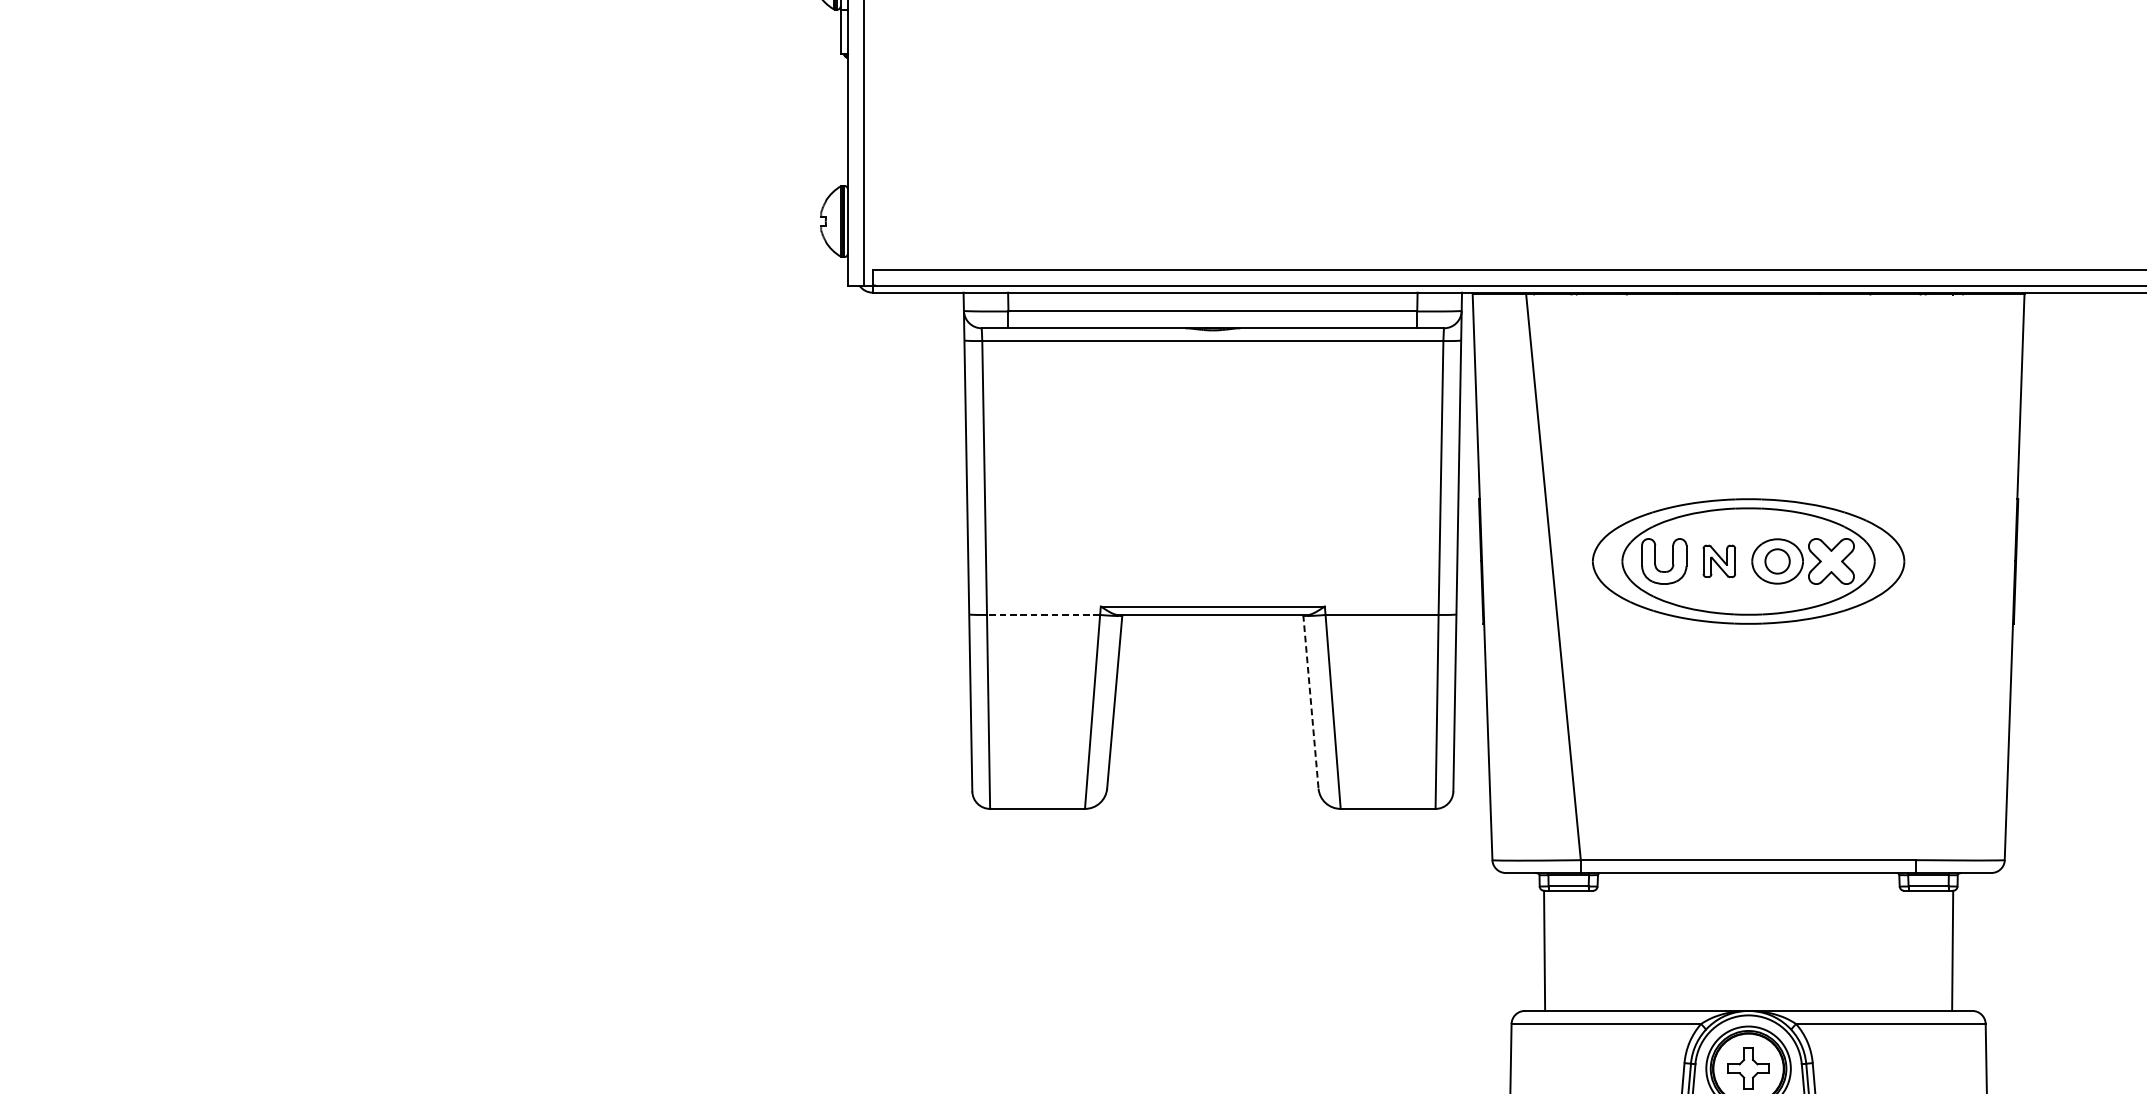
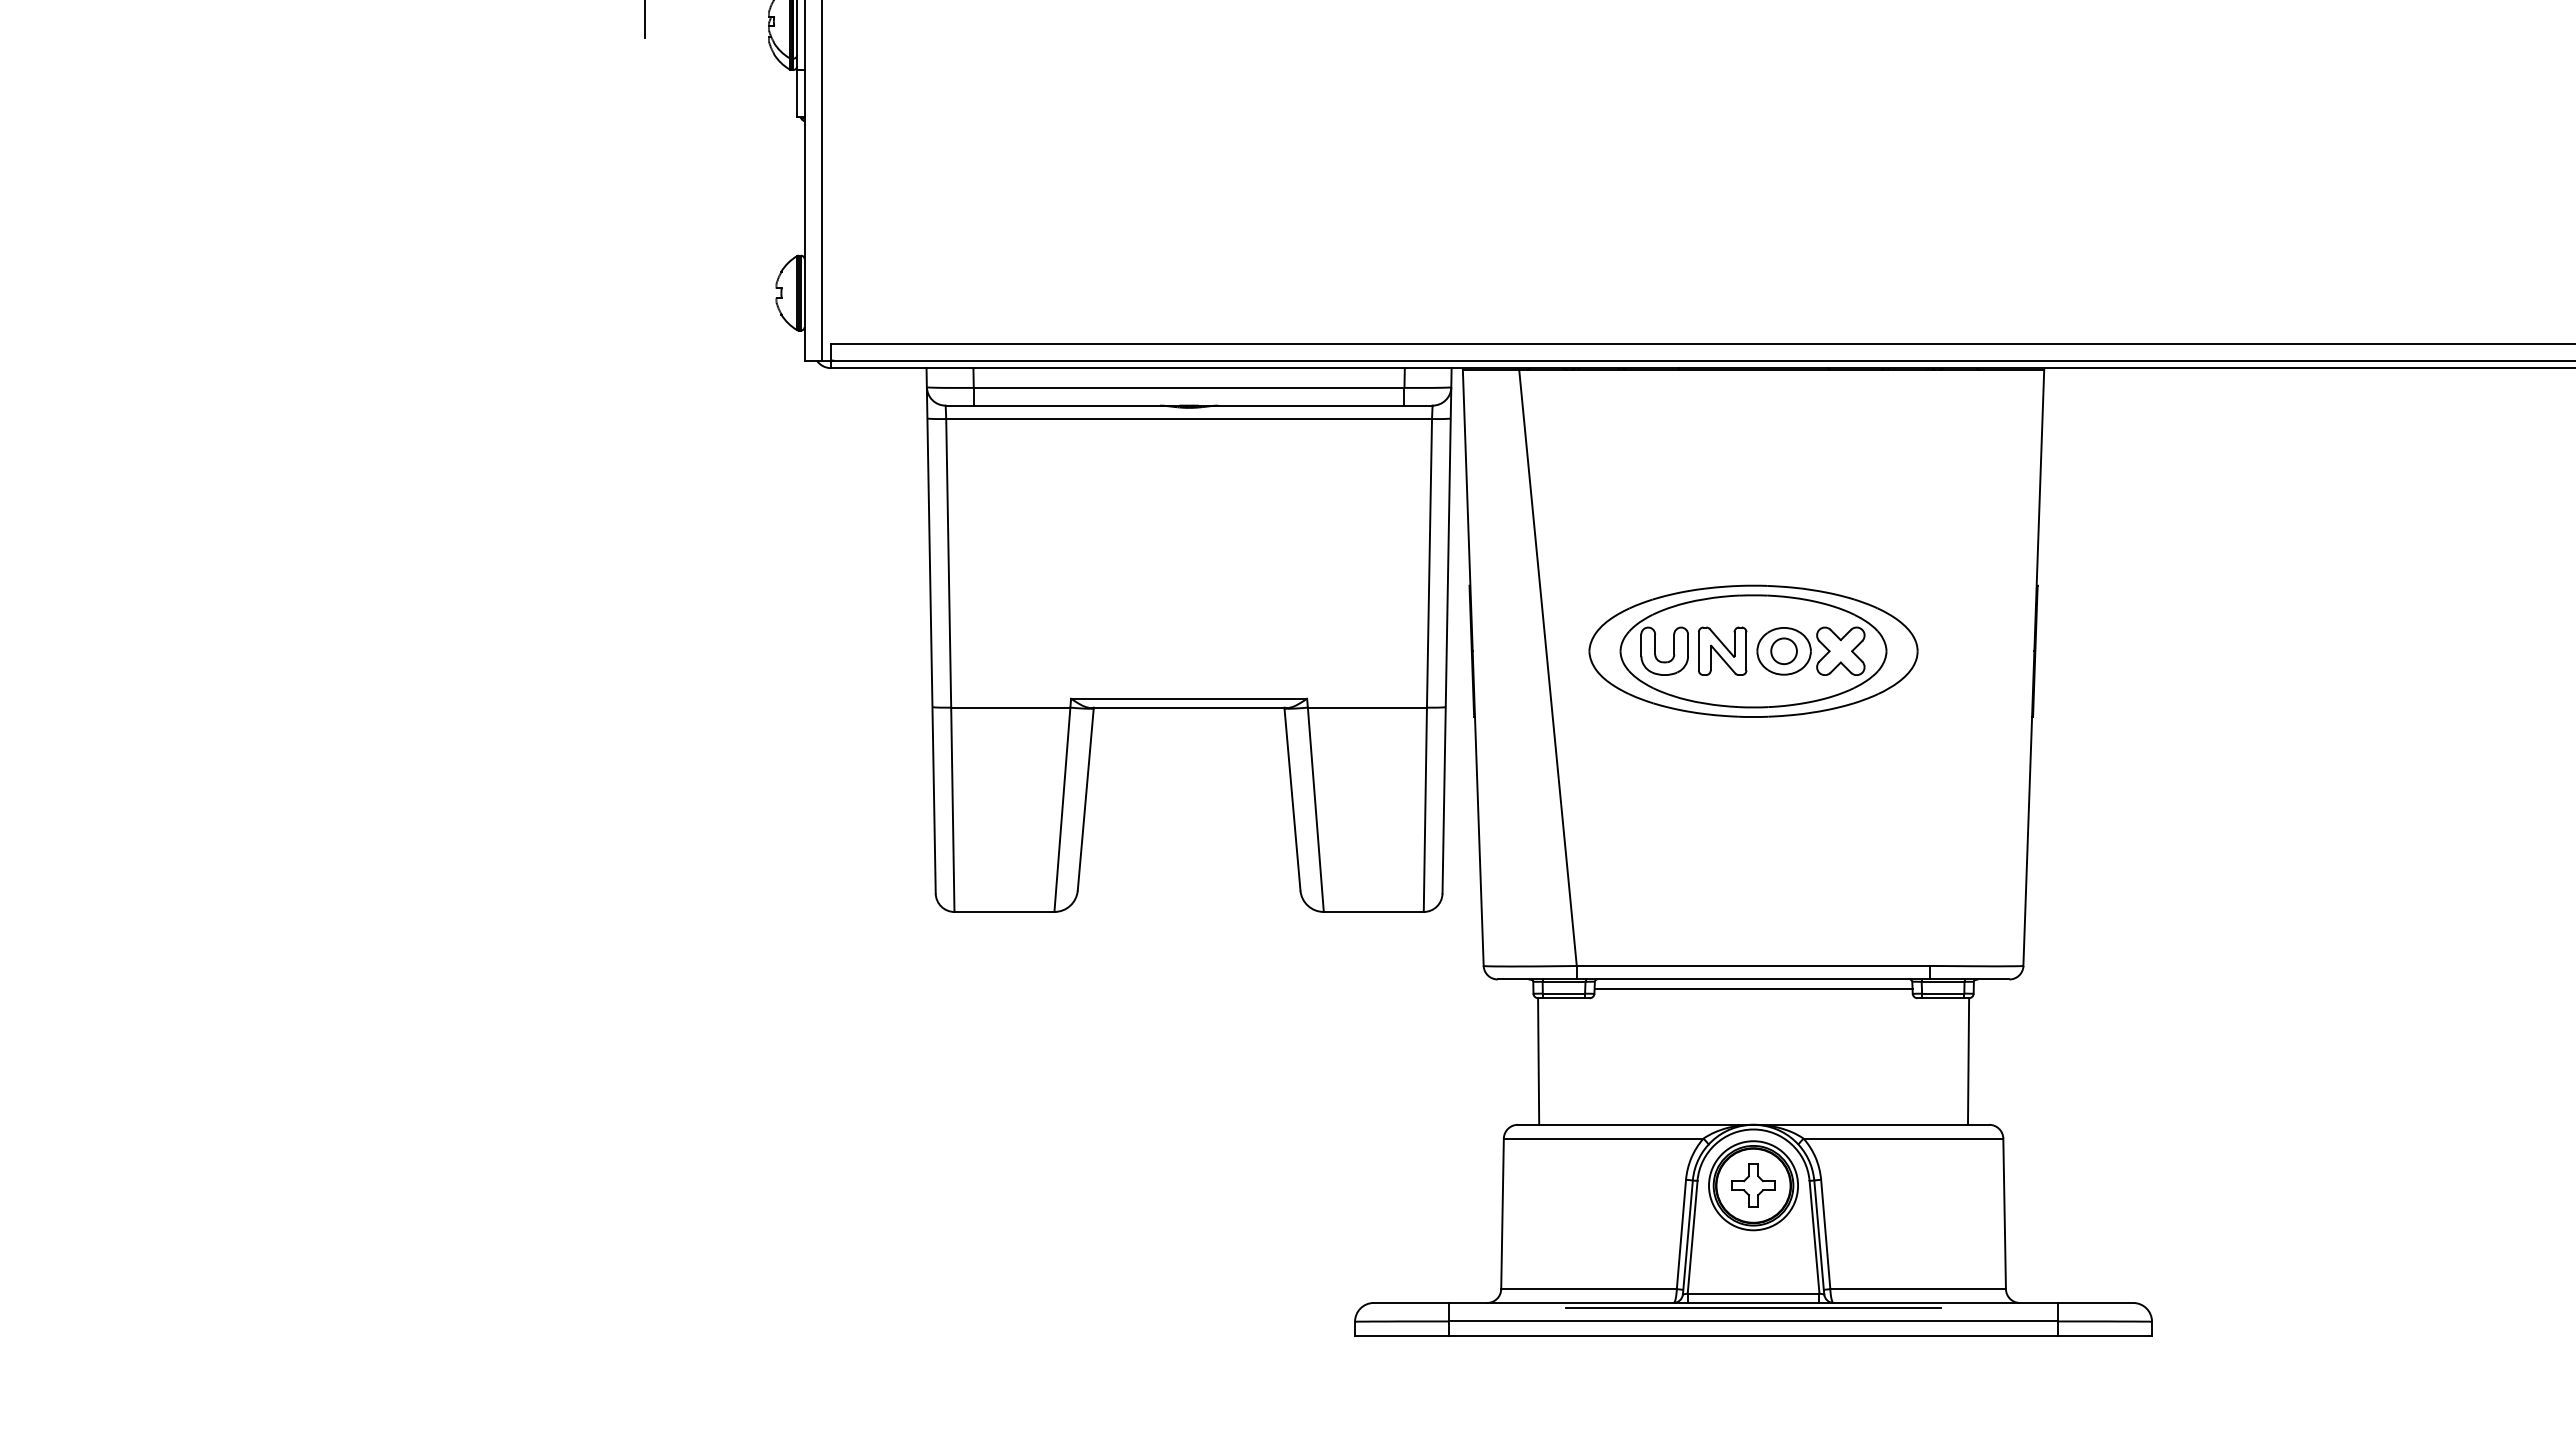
part: (1719, 560) -> (1722, 650), size x1.43
line: (1043, 614) -> (1010, 707), dashed -> solid
line: (1310, 702) -> (1292, 799), dashed -> solid
line: (1748, 881) -> (1753, 988), added

